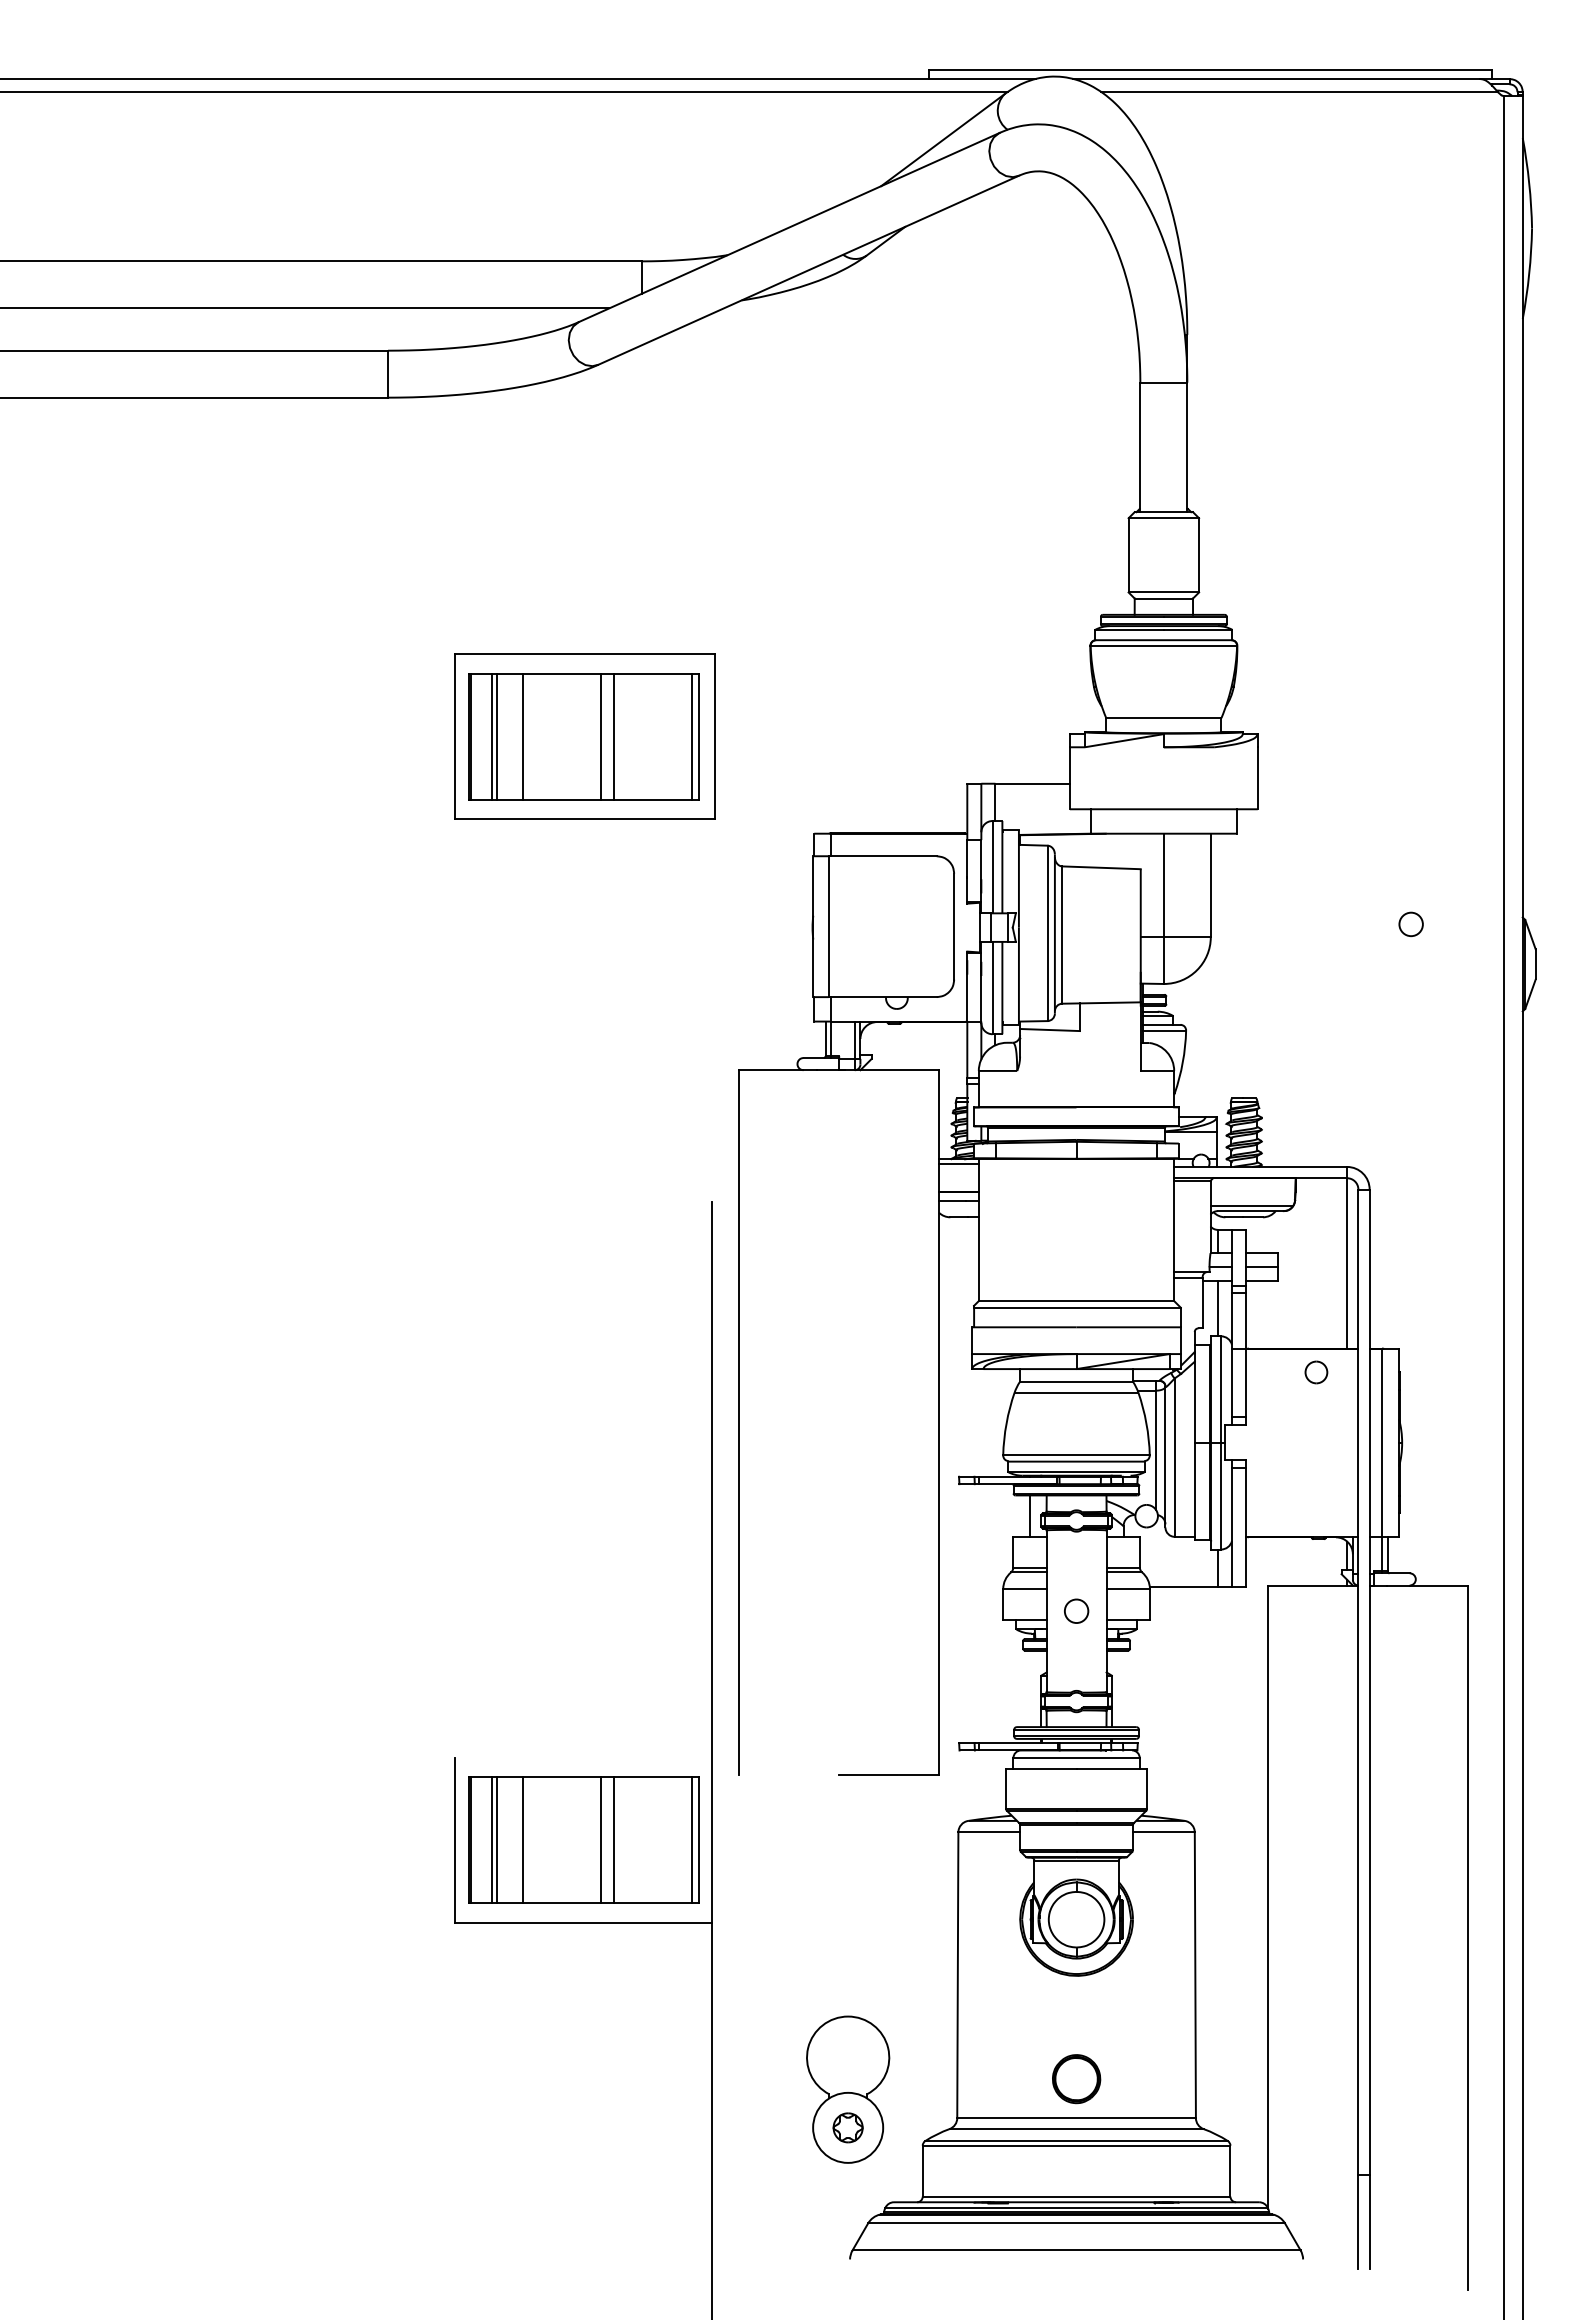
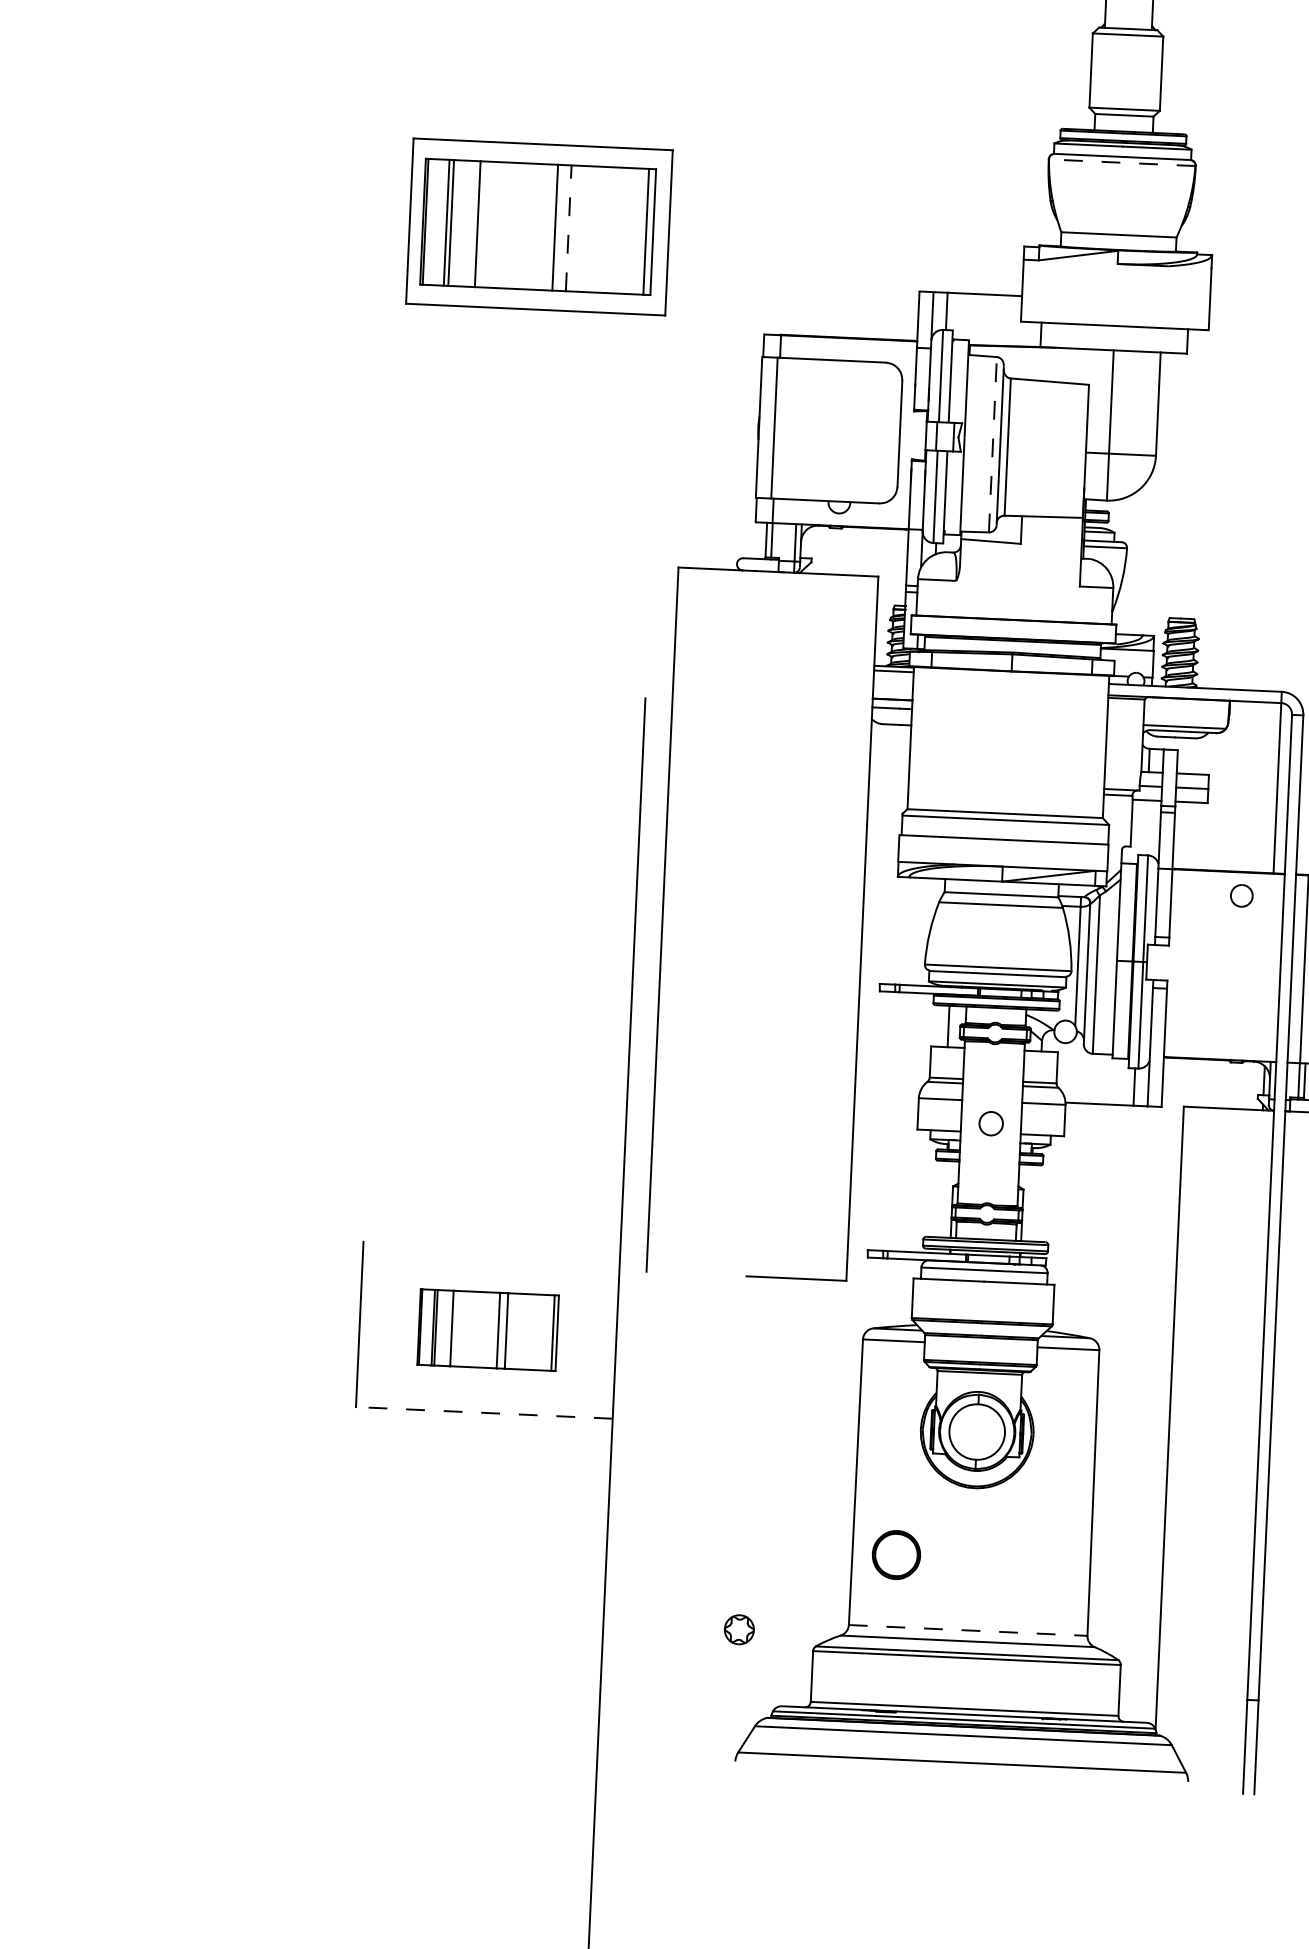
line: (1163, 646) -> (1121, 163), solid -> dashed
line: (614, 736) -> (568, 228), solid -> dashed
line: (1047, 933) -> (992, 444), solid -> dashed
line: (1217, 1308) -> (1145, 827), removed
part: (583, 1839) -> (487, 1329), size x0.6
line: (583, 1922) -> (484, 1412), solid -> dashed
part: (1076, 2079) -> (896, 1555), moved
part: (848, 2089) -> (741, 1591), removed
line: (1077, 2118) -> (969, 1630), solid -> dashed

